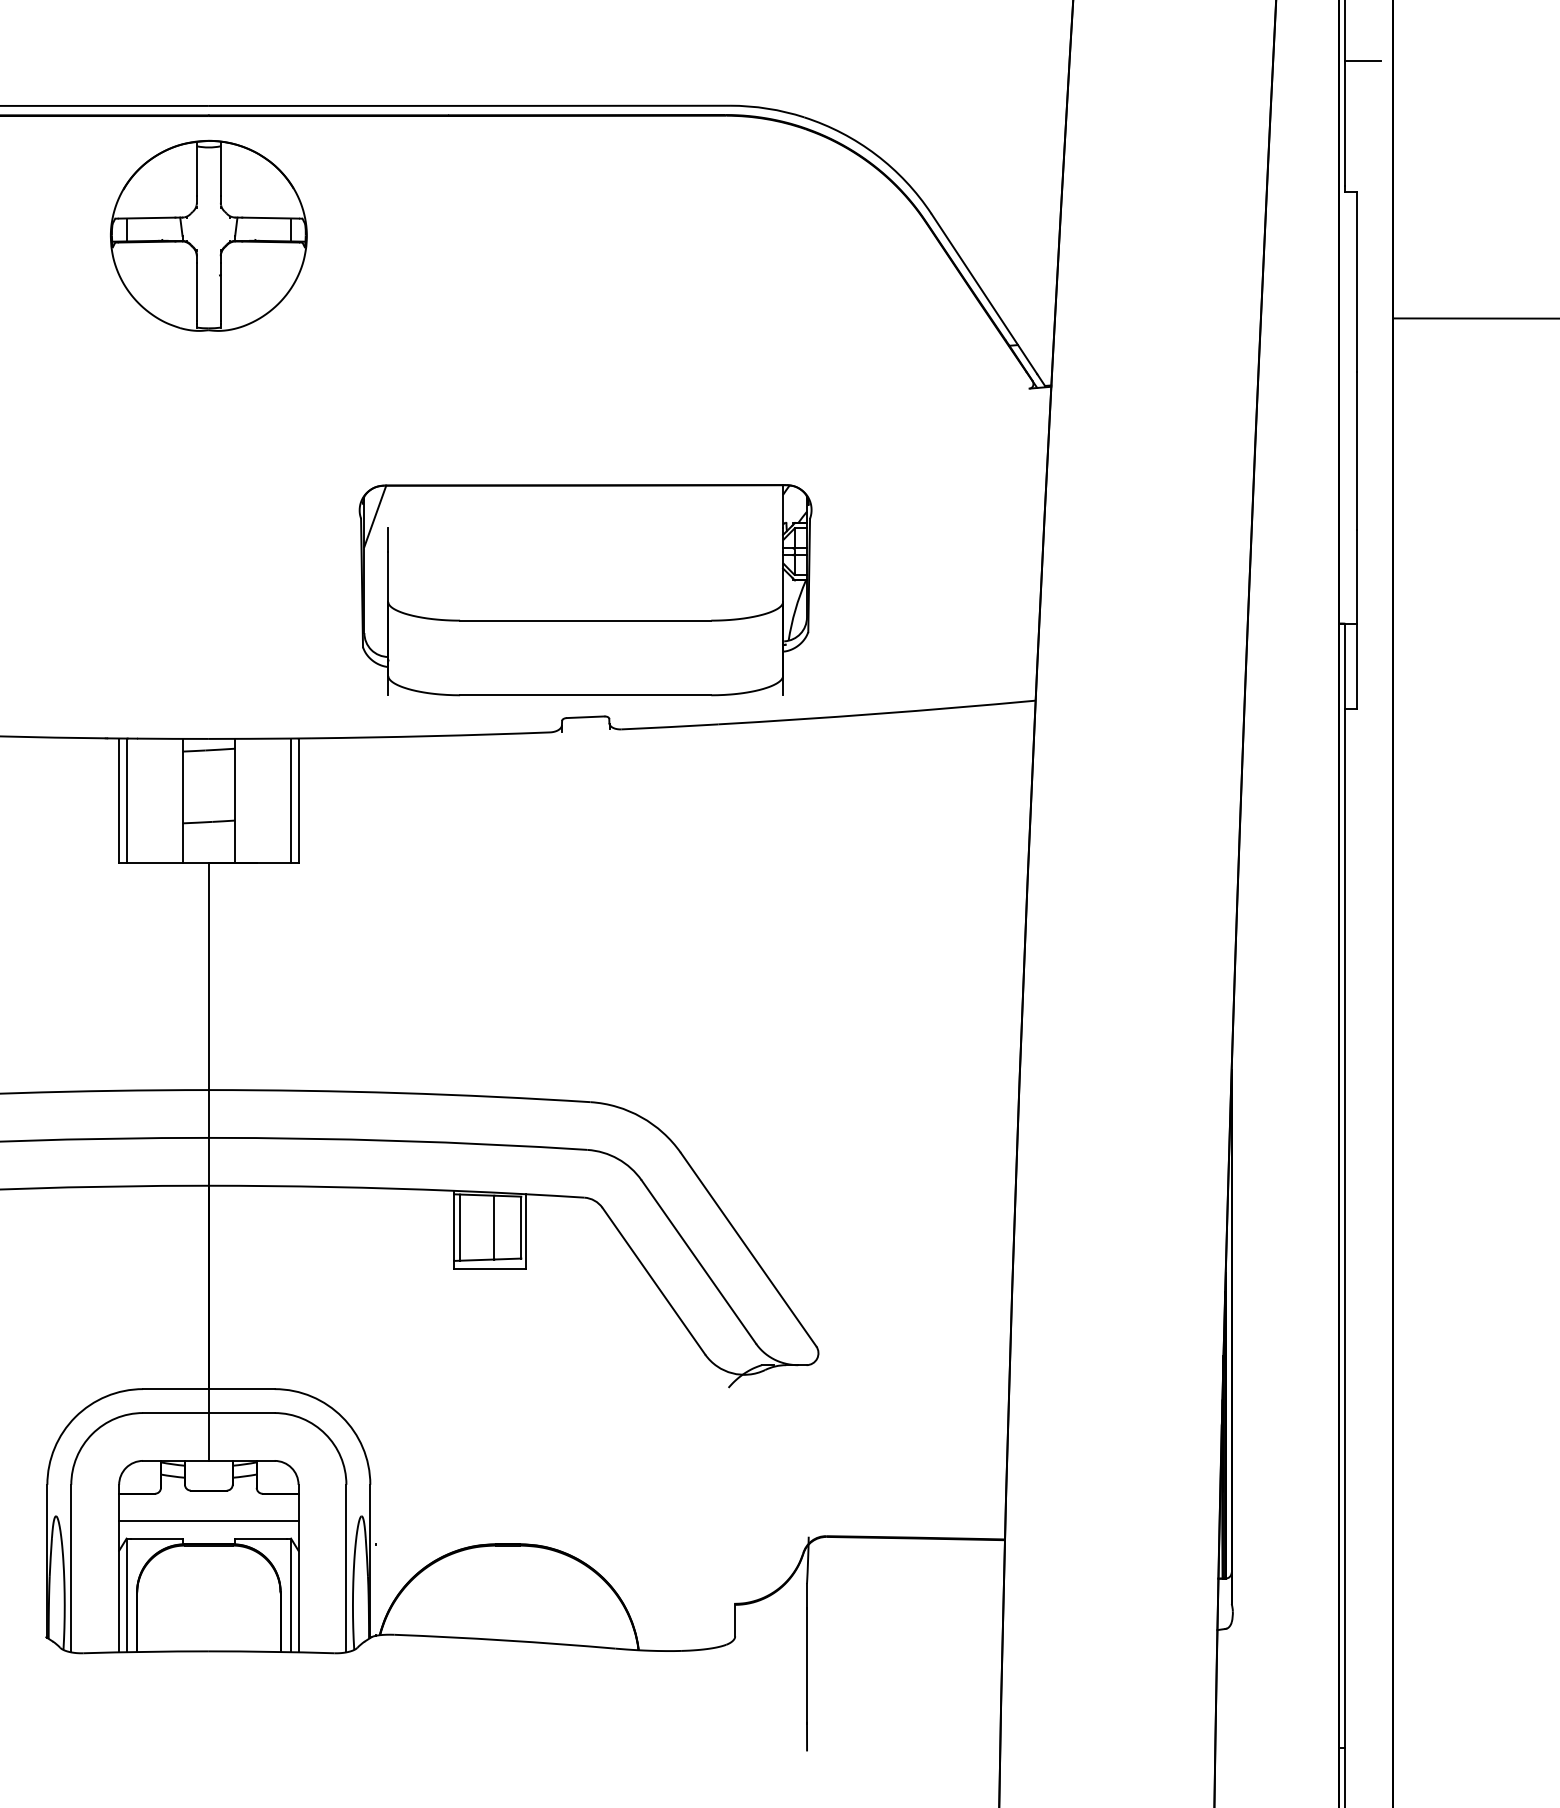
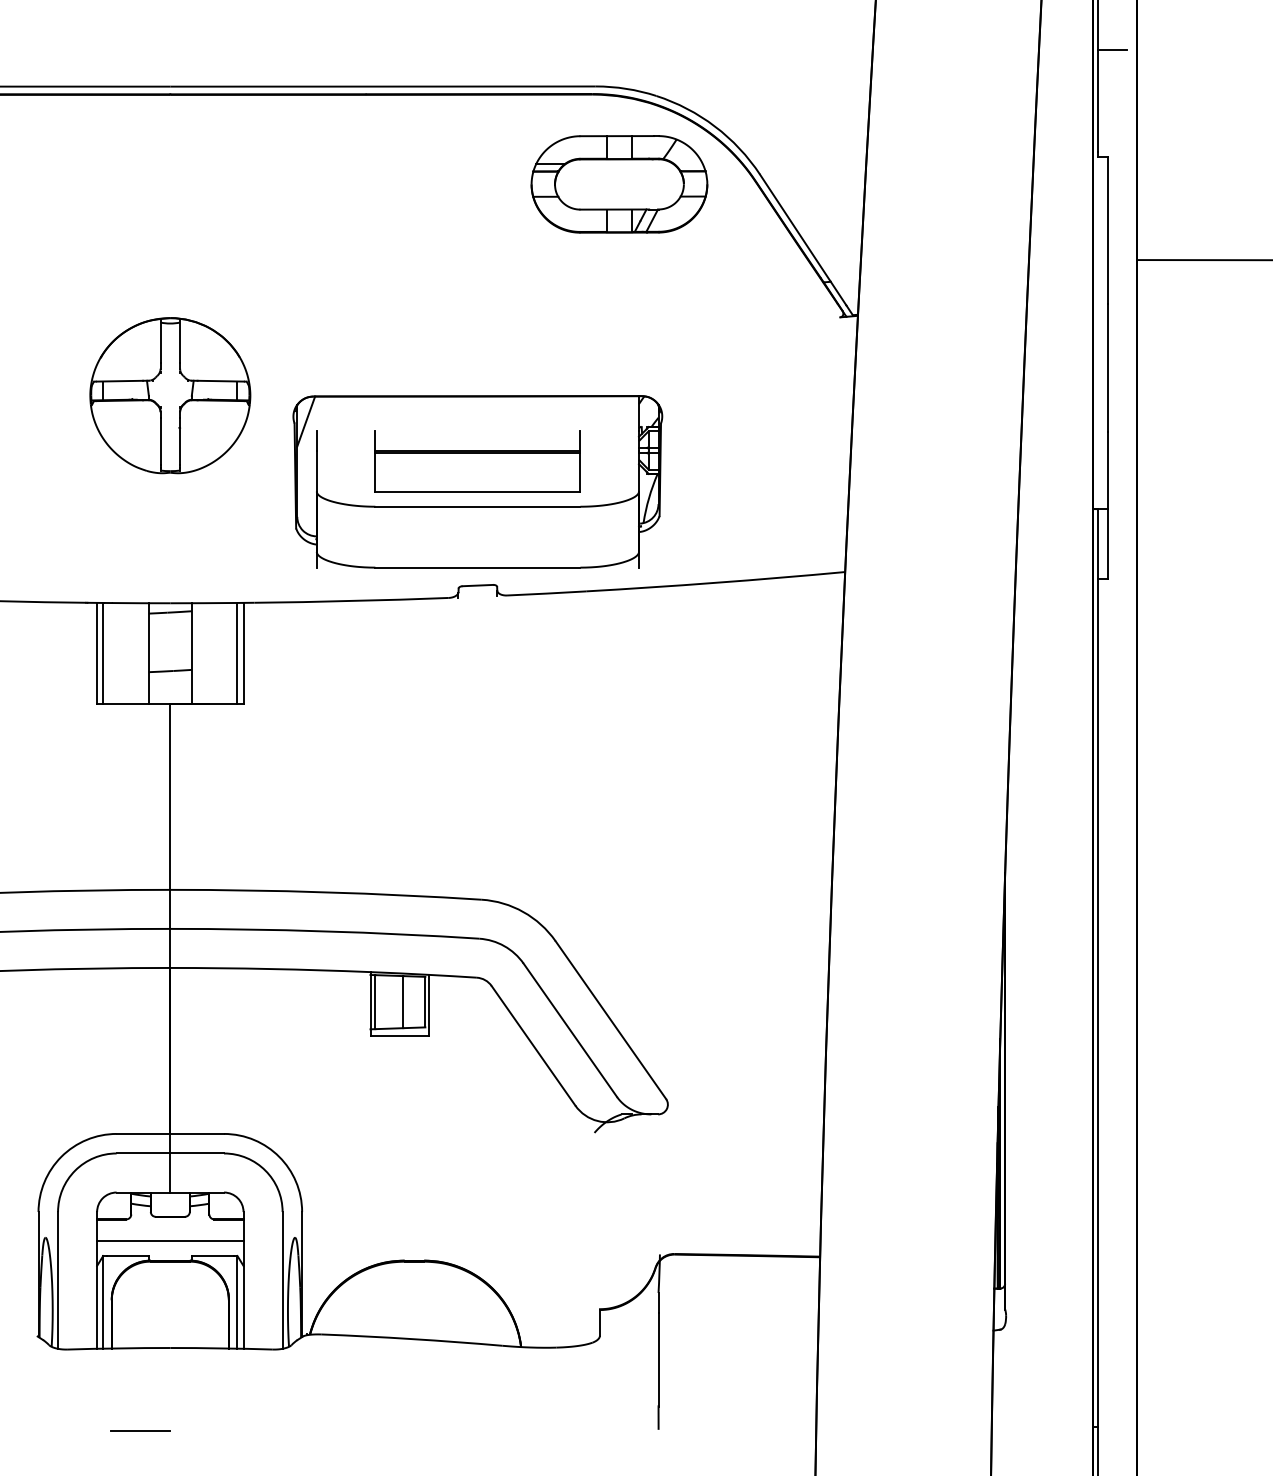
part: (759, 225) -> (619, 184), added
part: (209, 235) -> (170, 395), moved
part: (585, 565) -> (477, 461), added
line: (172, 1753) -> (140, 1431), added

